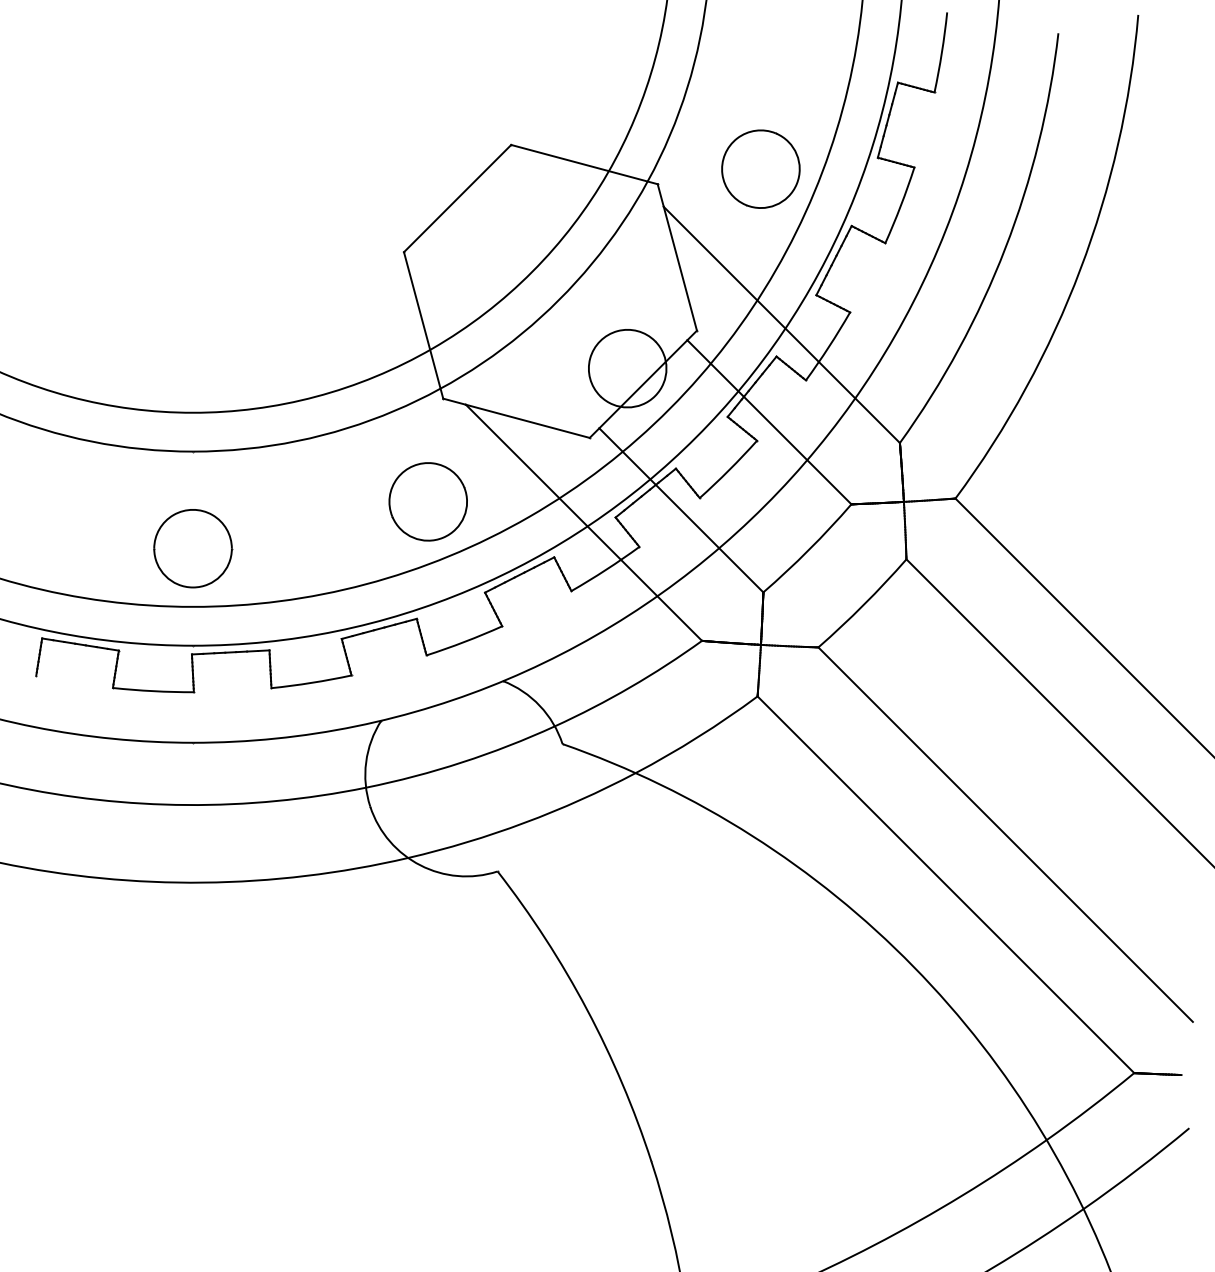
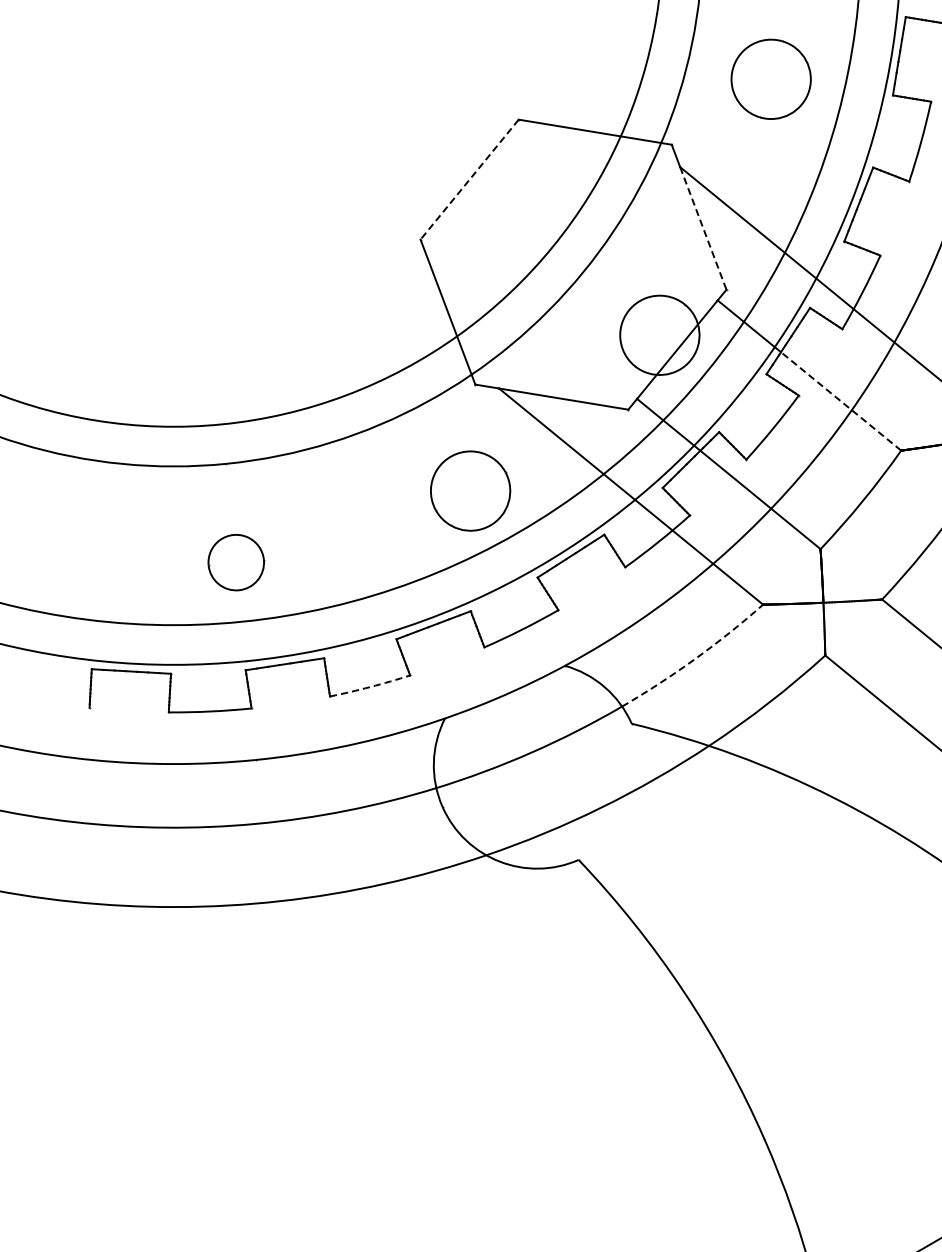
part: (760, 168) -> (770, 78), moved
line: (457, 198) -> (469, 179), solid -> dashed
line: (680, 269) -> (703, 229), solid -> dashed
line: (797, 450) -> (840, 401), solid -> dashed
part: (193, 548) -> (236, 562), size x0.7
arc: (311, 682) -> (370, 686), solid -> dashed
arc: (630, 687) -> (695, 659), solid -> dashed

